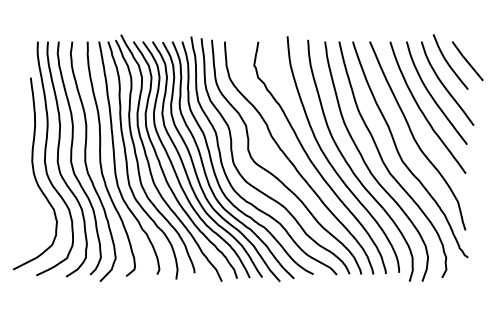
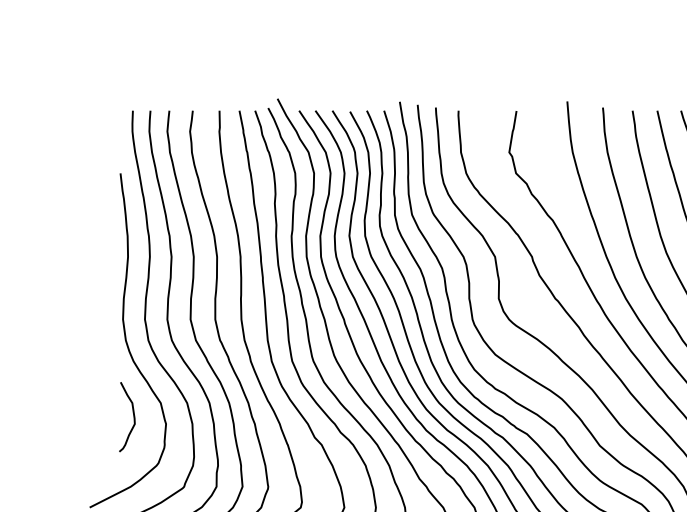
curve: (37, 217) -> (132, 416), added

